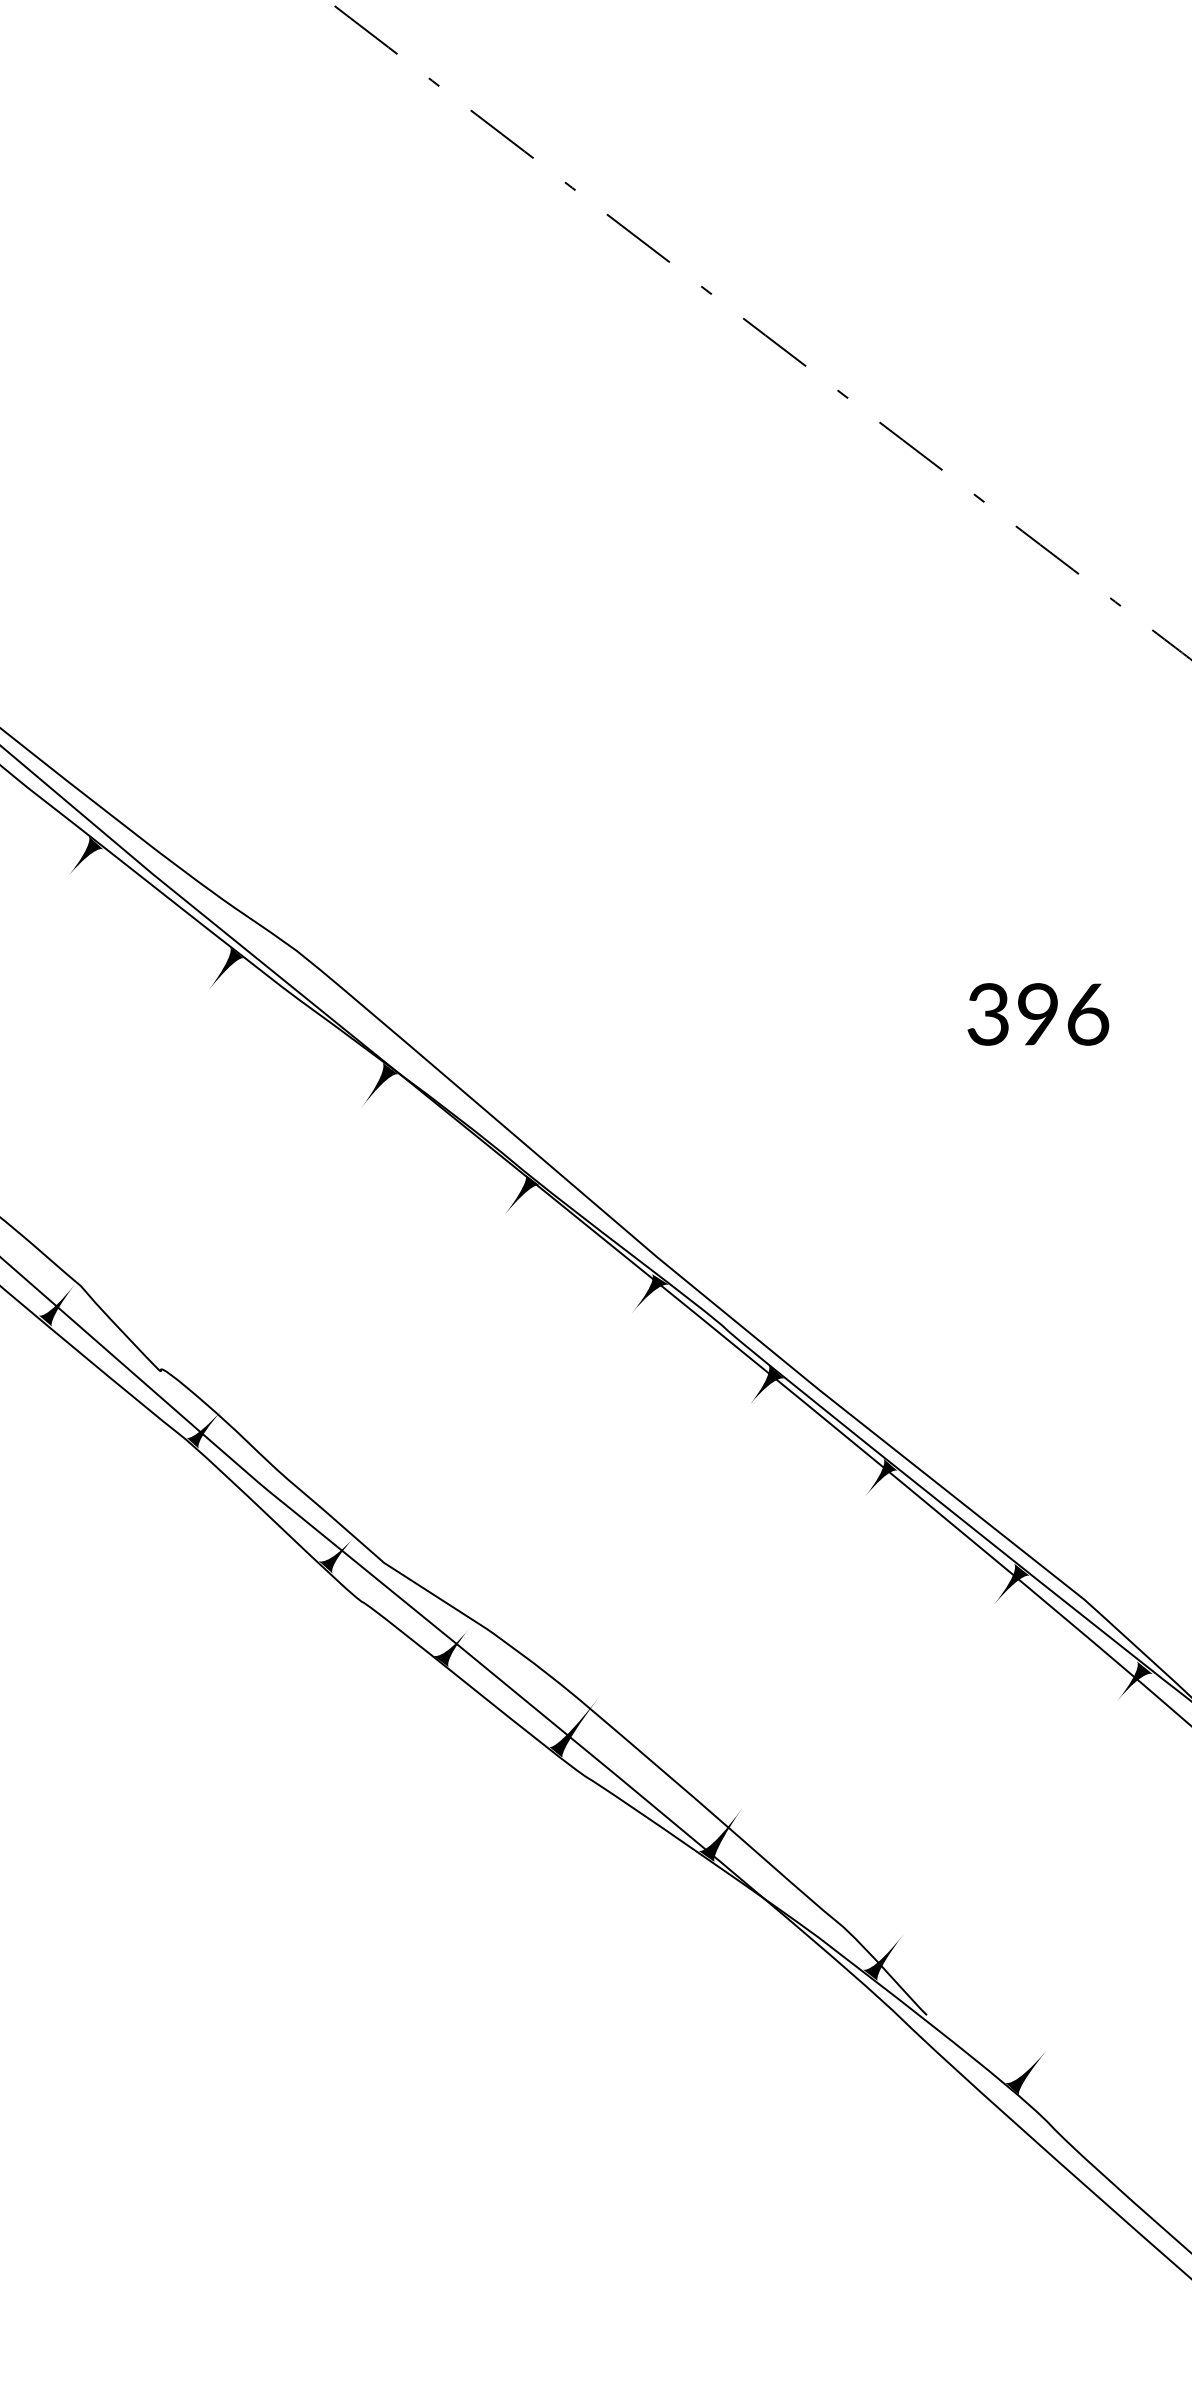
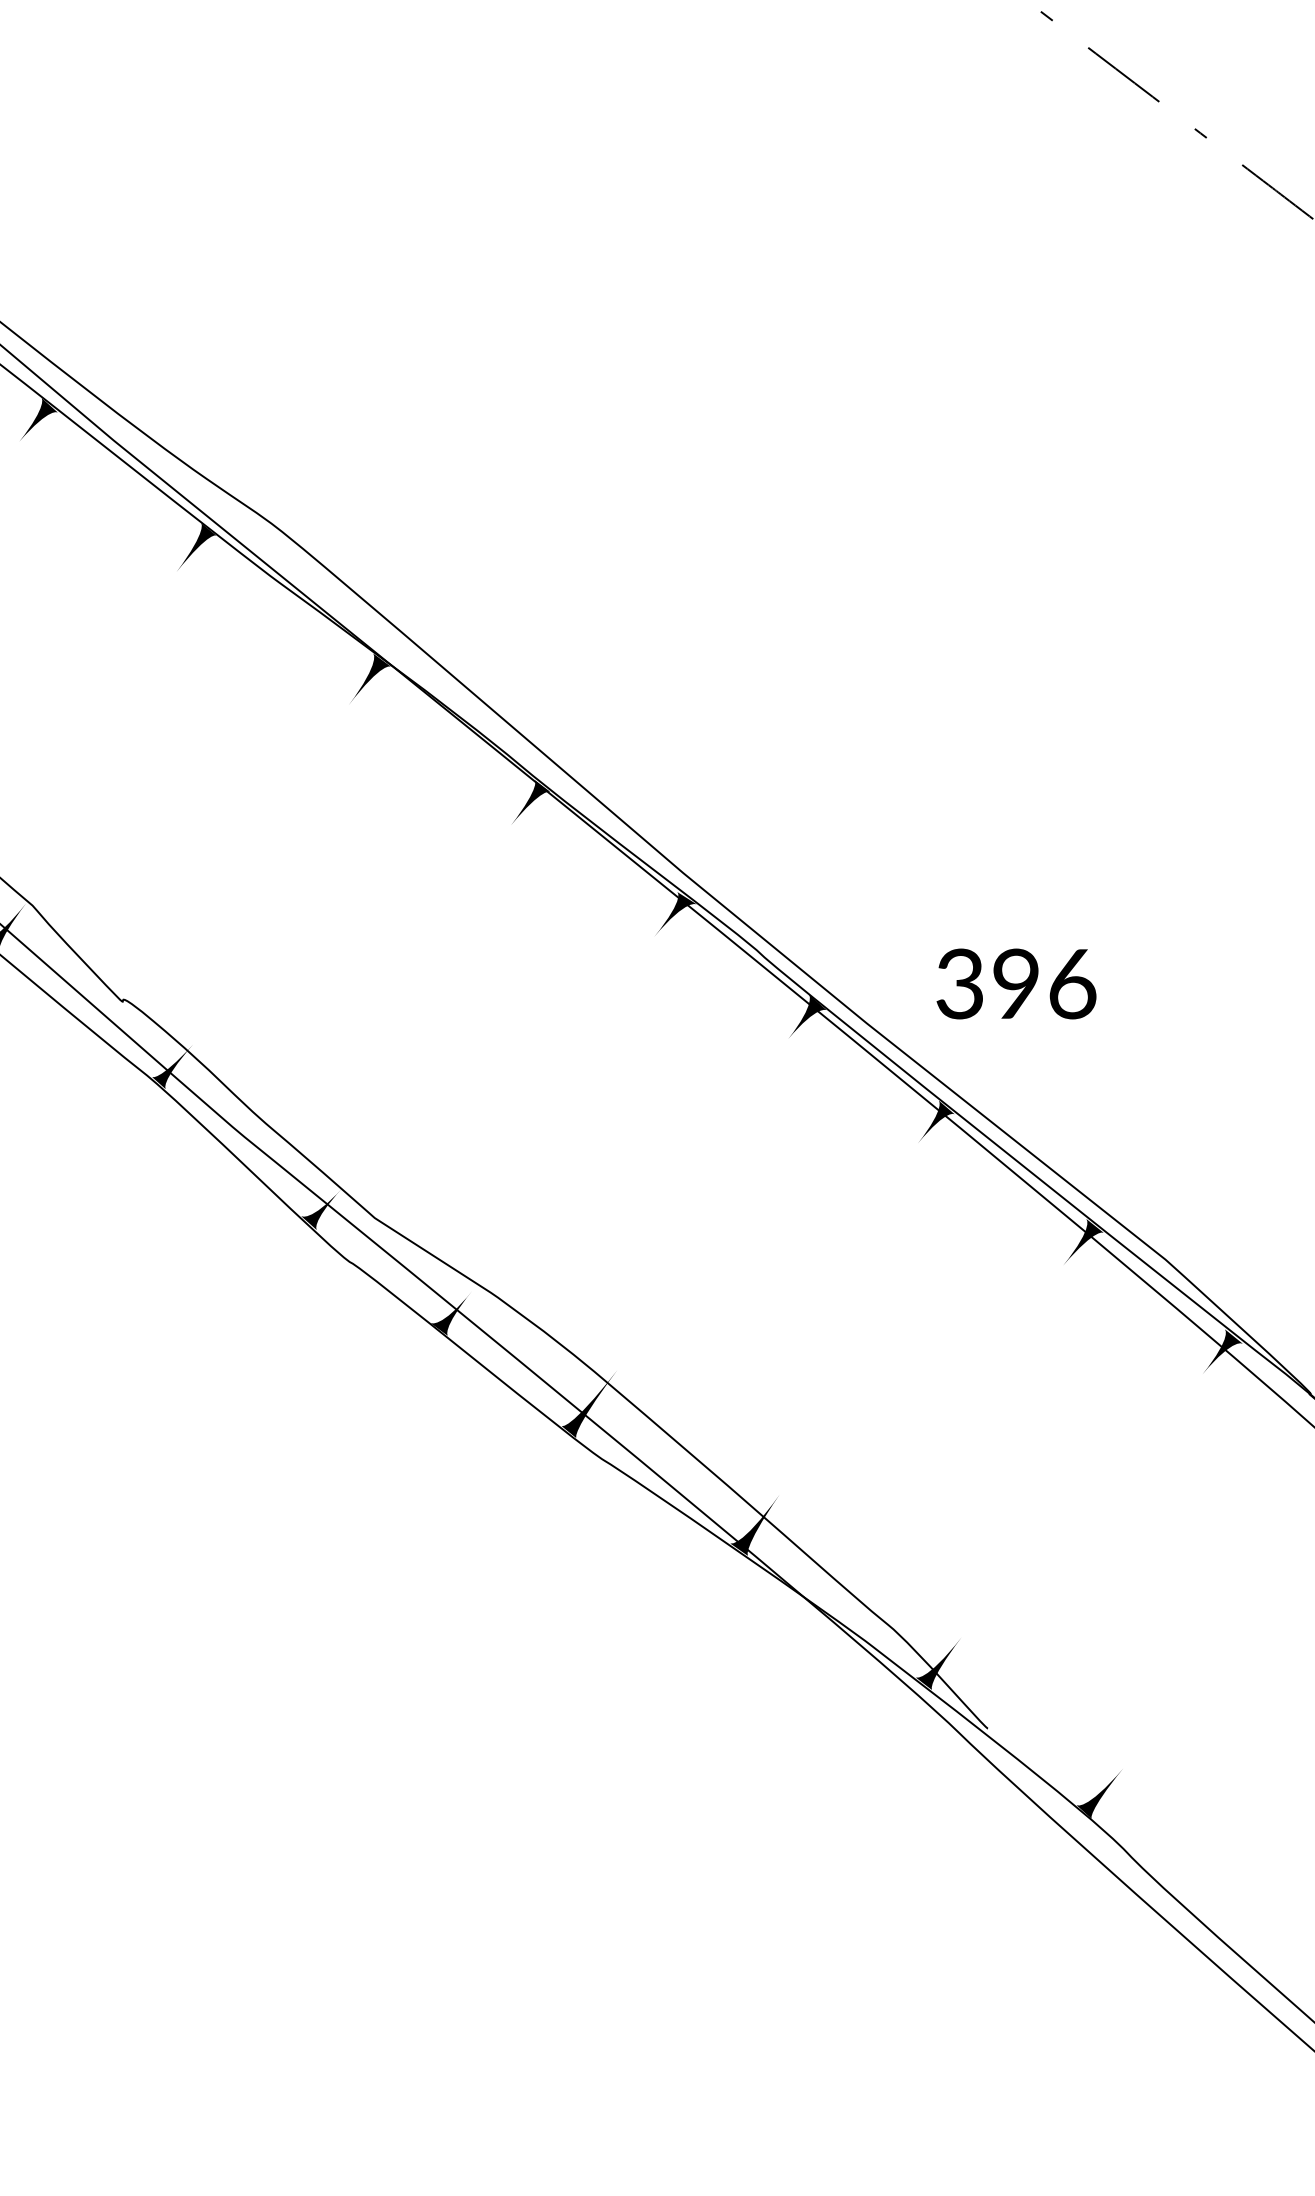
text: (1038, 1014) -> (1016, 984), moved

